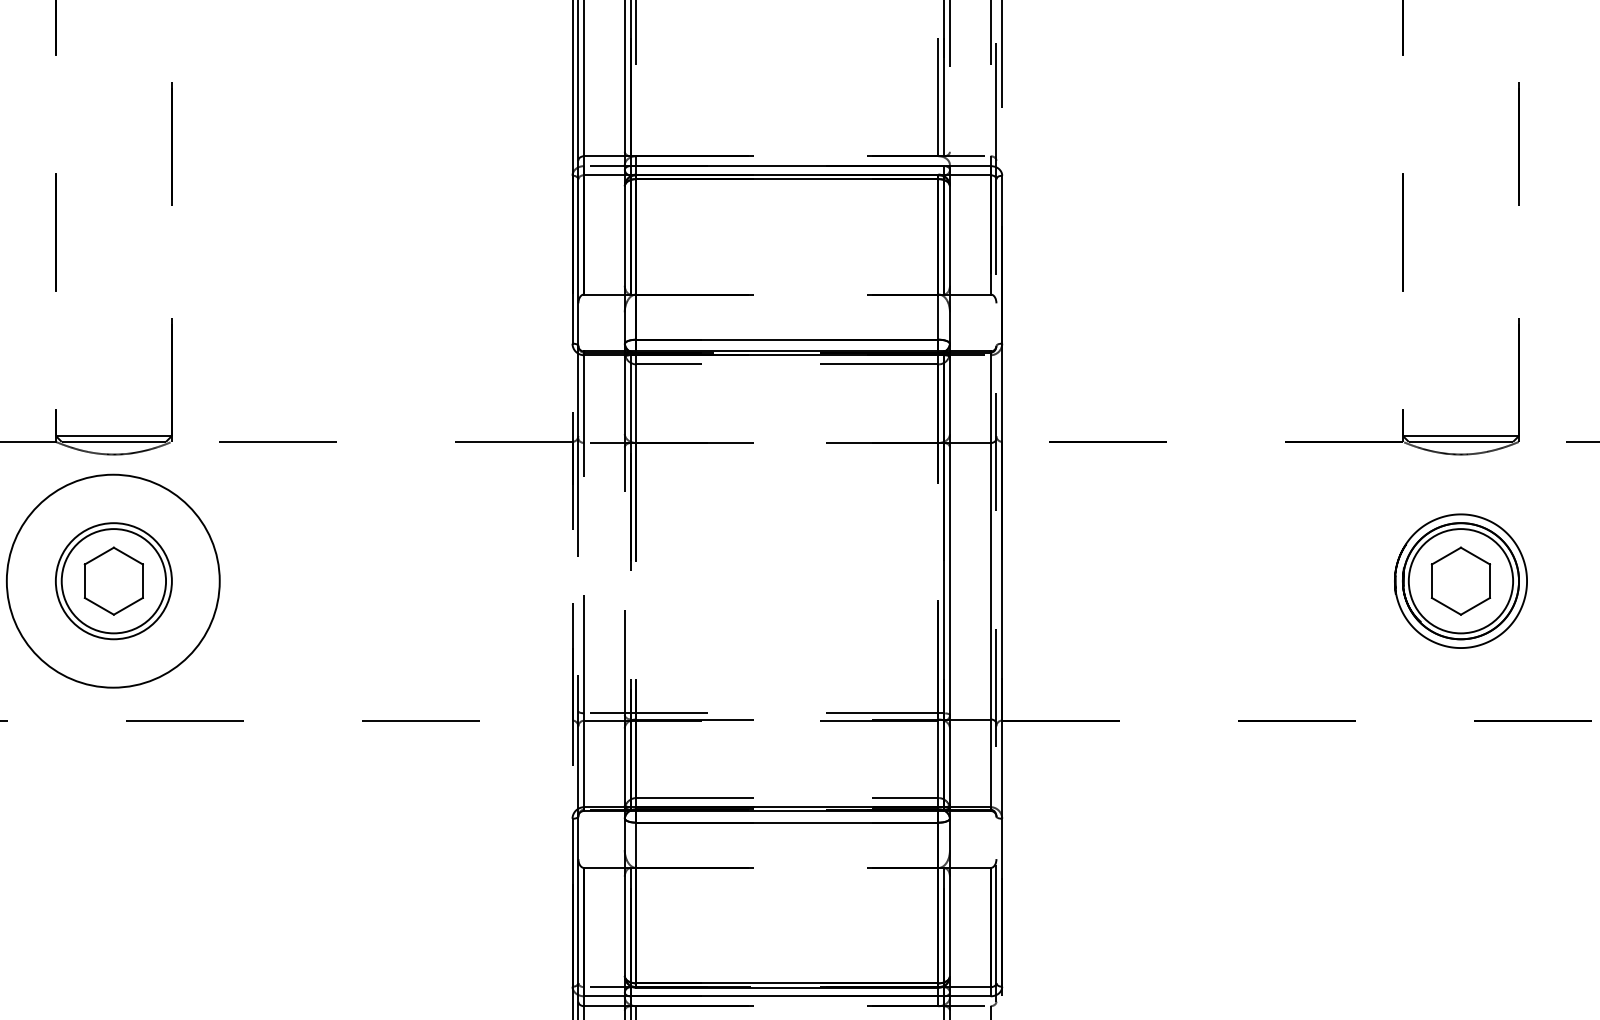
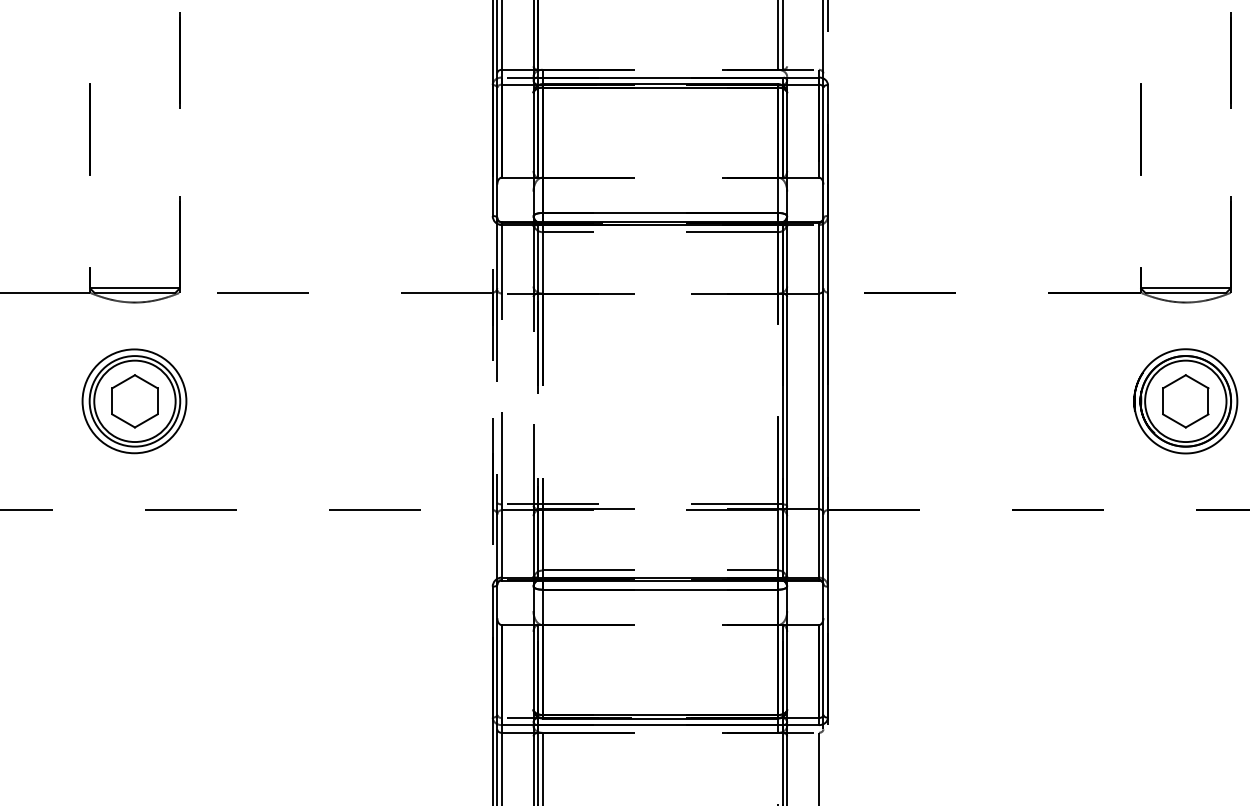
line: (996, 580) -> (823, 400), dashed -> solid
circle: (113, 581) -> (134, 401), size x0.62

